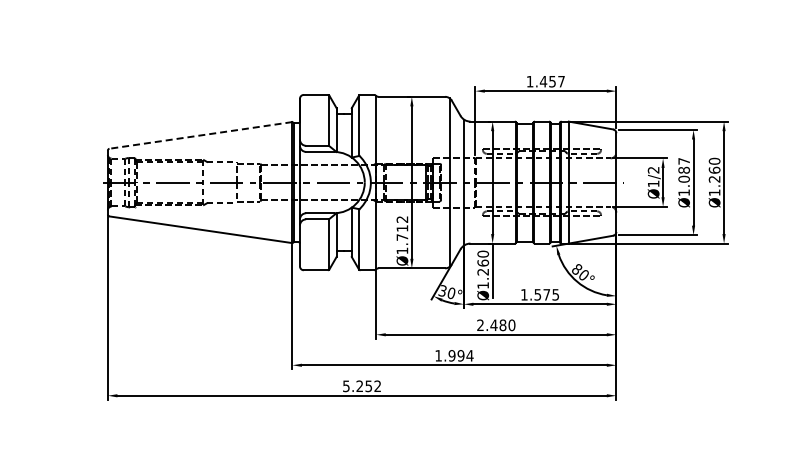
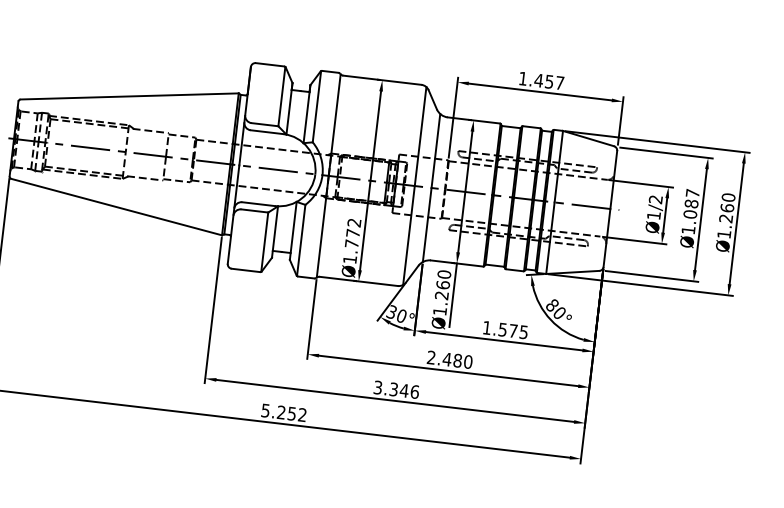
line: (200, 135) -> (129, 96), dashed -> solid
text: (402, 228) -> (353, 233), Ø1.712 -> Ø1.772
text: (454, 355) -> (396, 389), 1.994 -> 3.346

